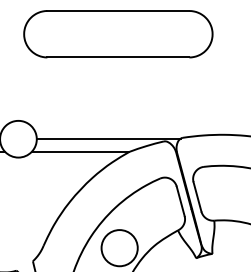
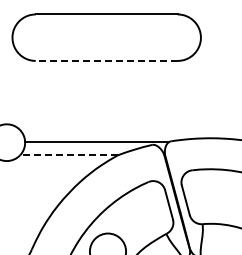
line: (118, 57) -> (106, 60), solid -> dashed
line: (80, 151) -> (68, 154), solid -> dashed

